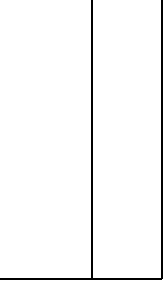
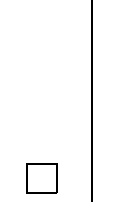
part: (34, 237) -> (41, 178), added

